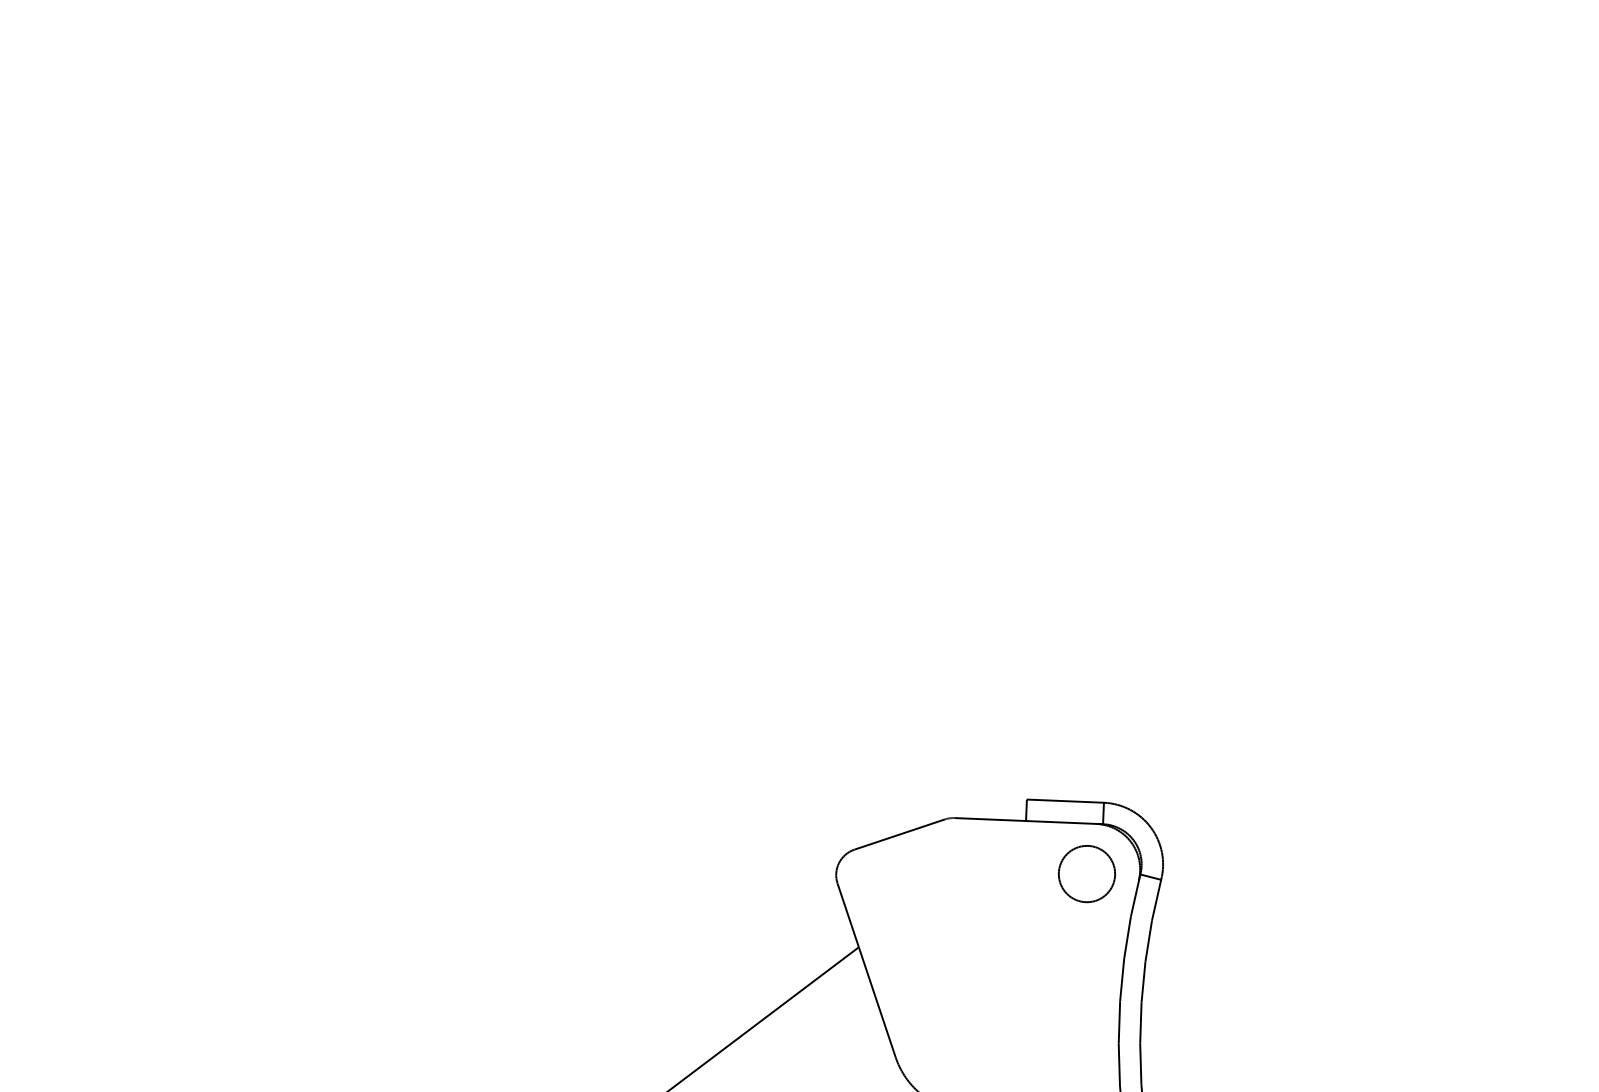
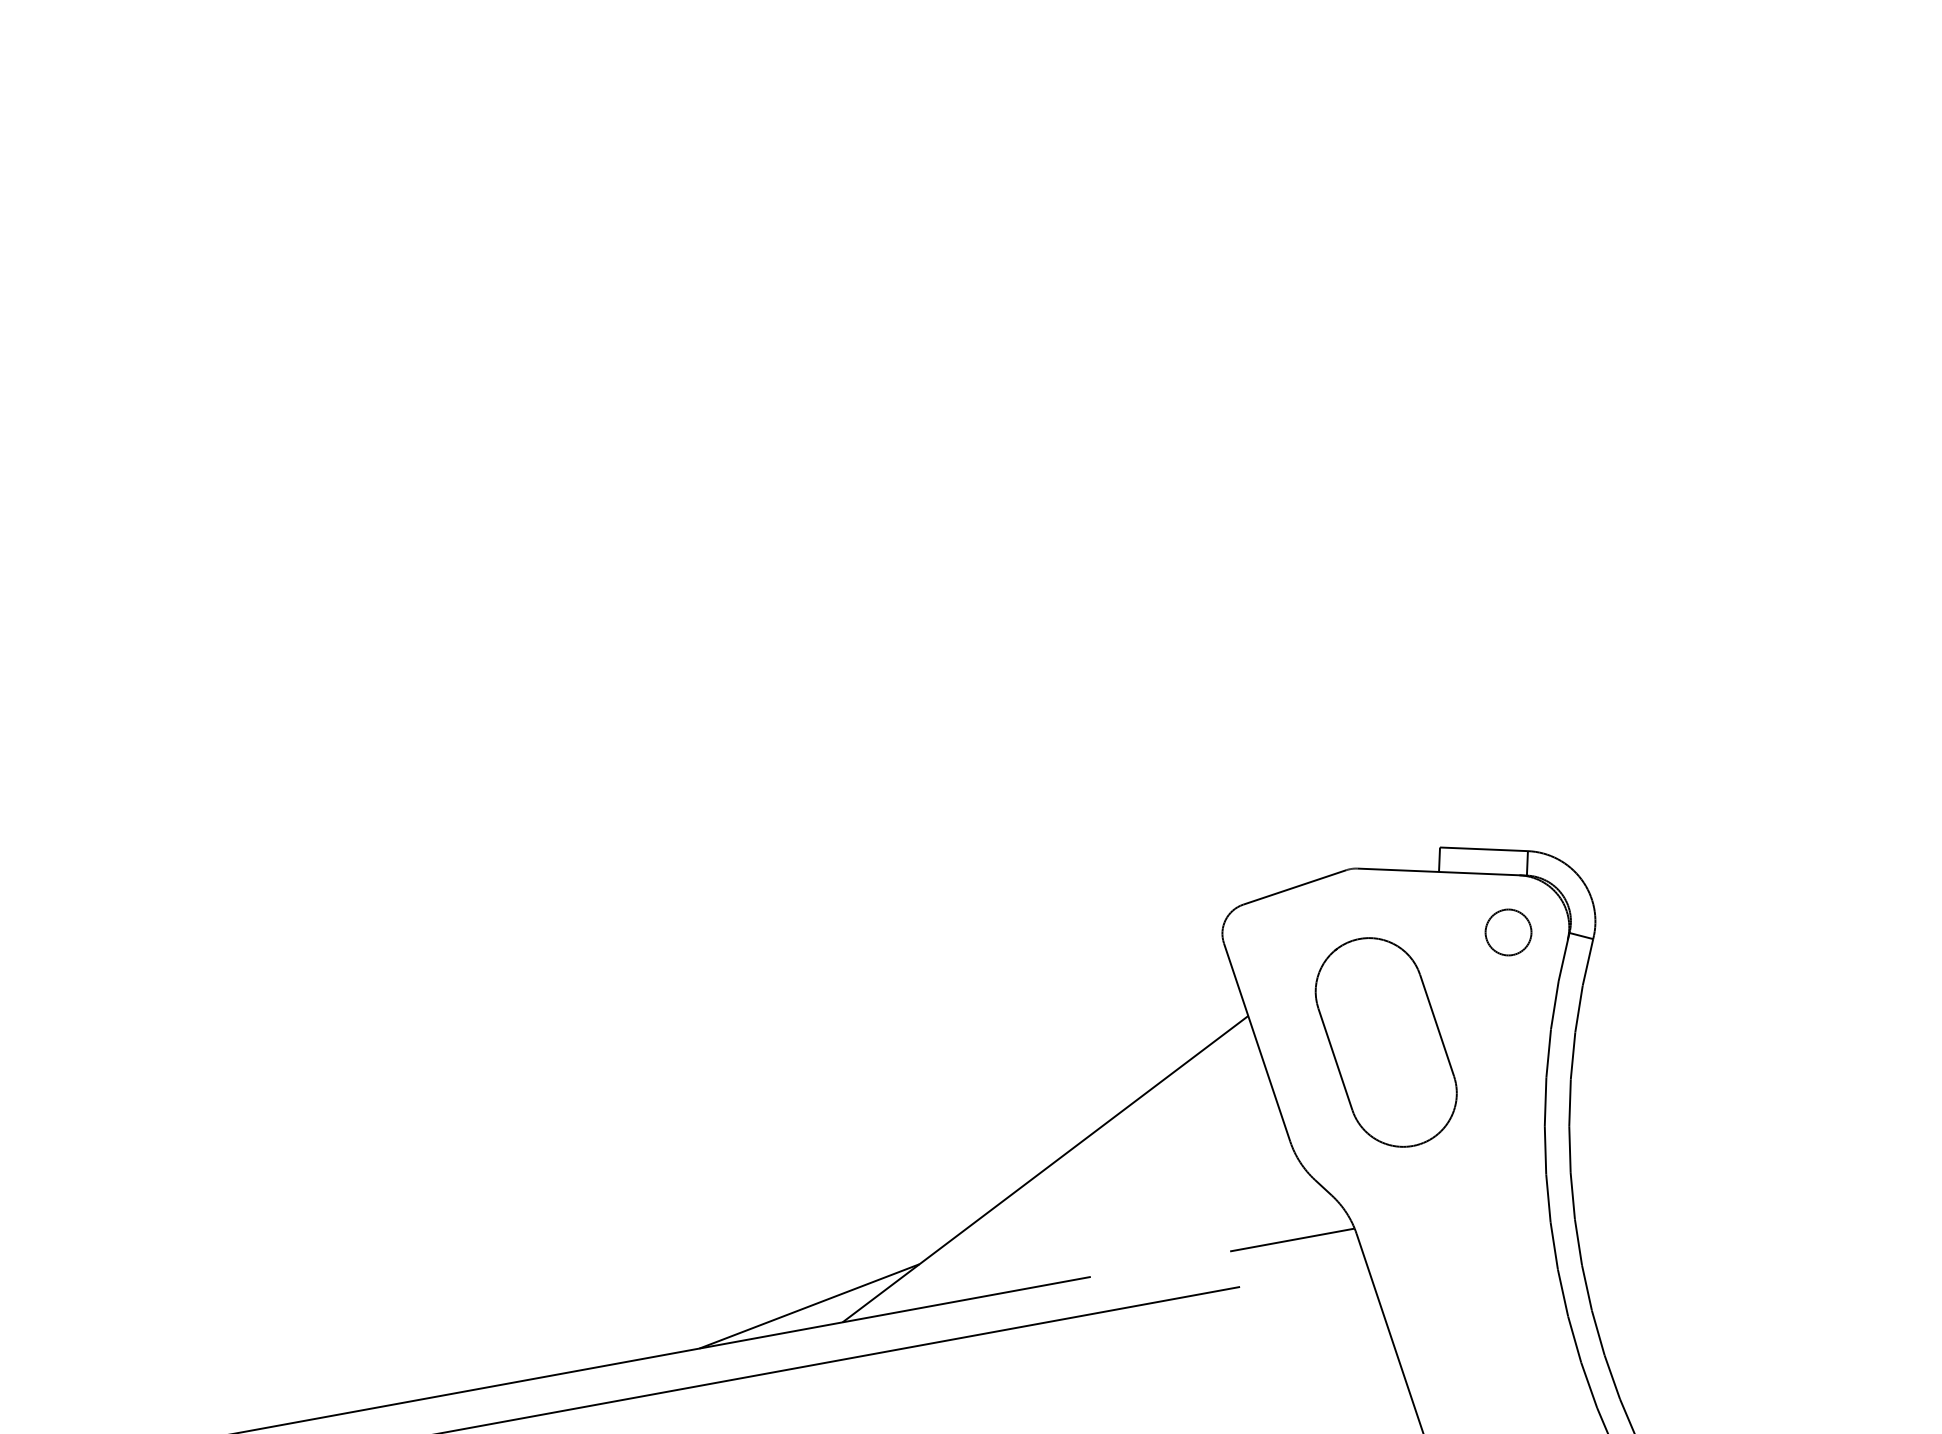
circle: (1086, 874) -> (1508, 932), size x0.71
part: (979, 970) -> (1385, 1042), added

